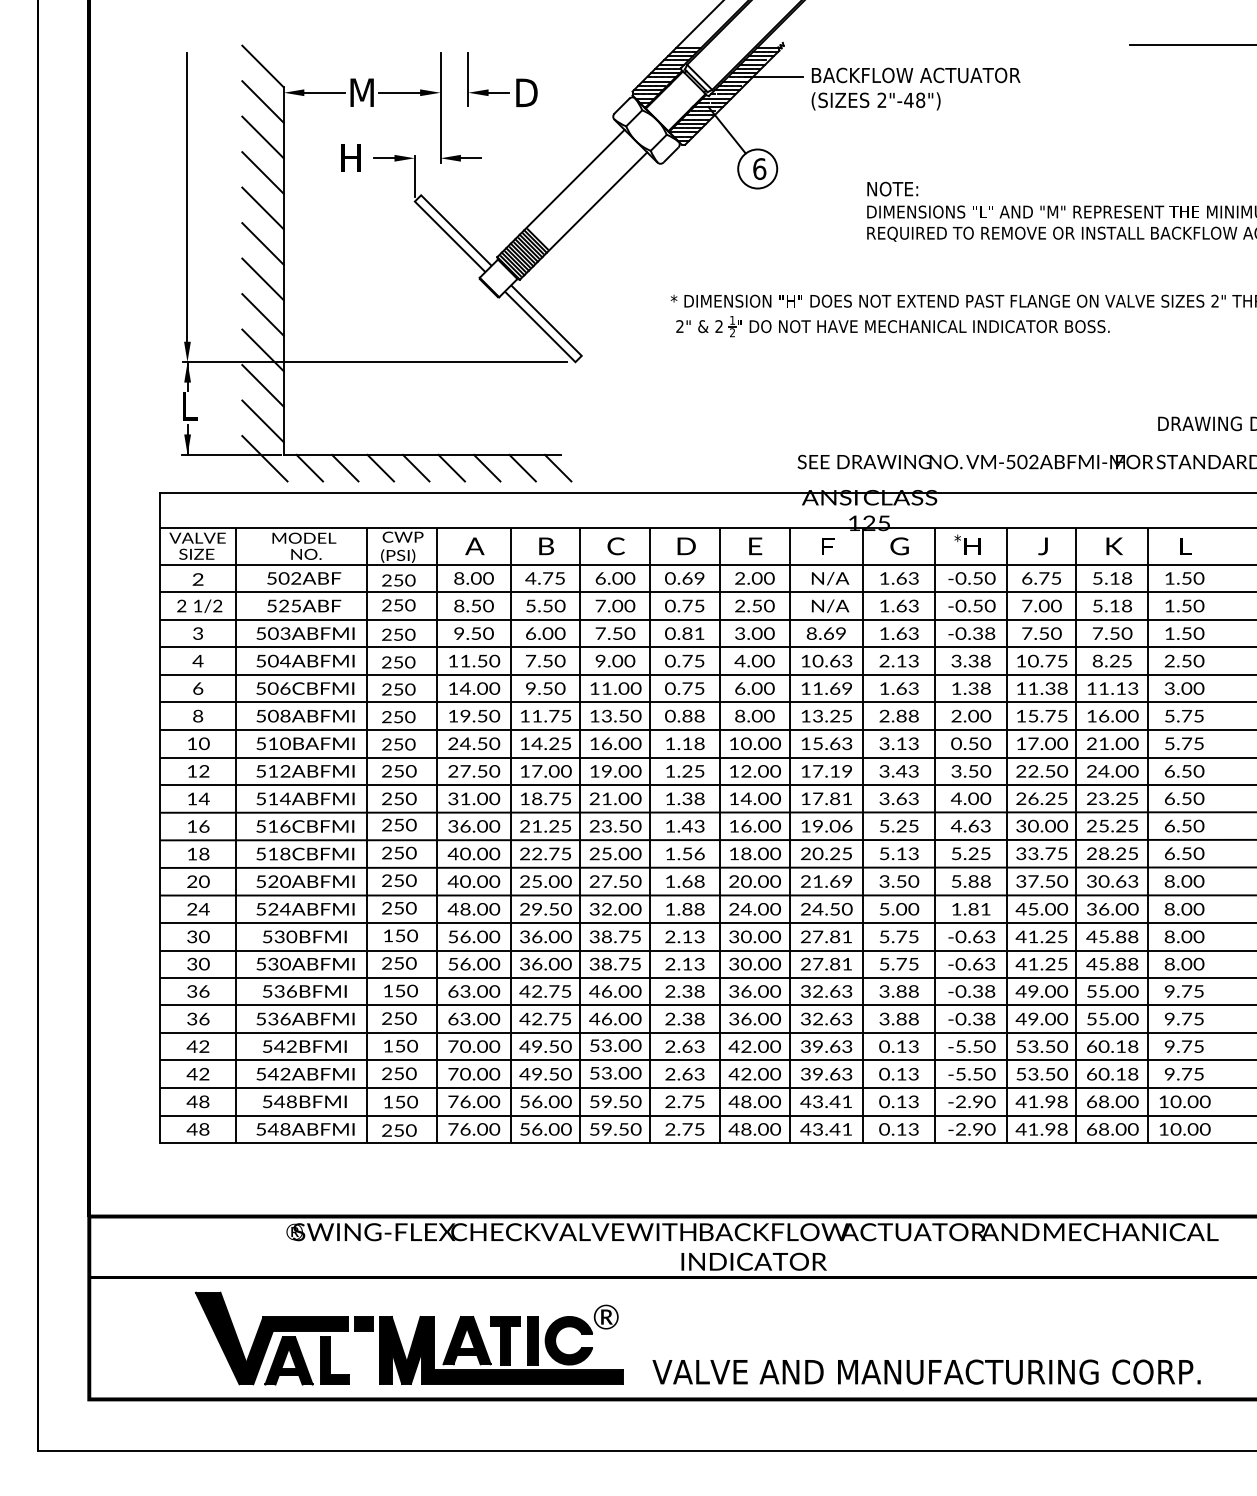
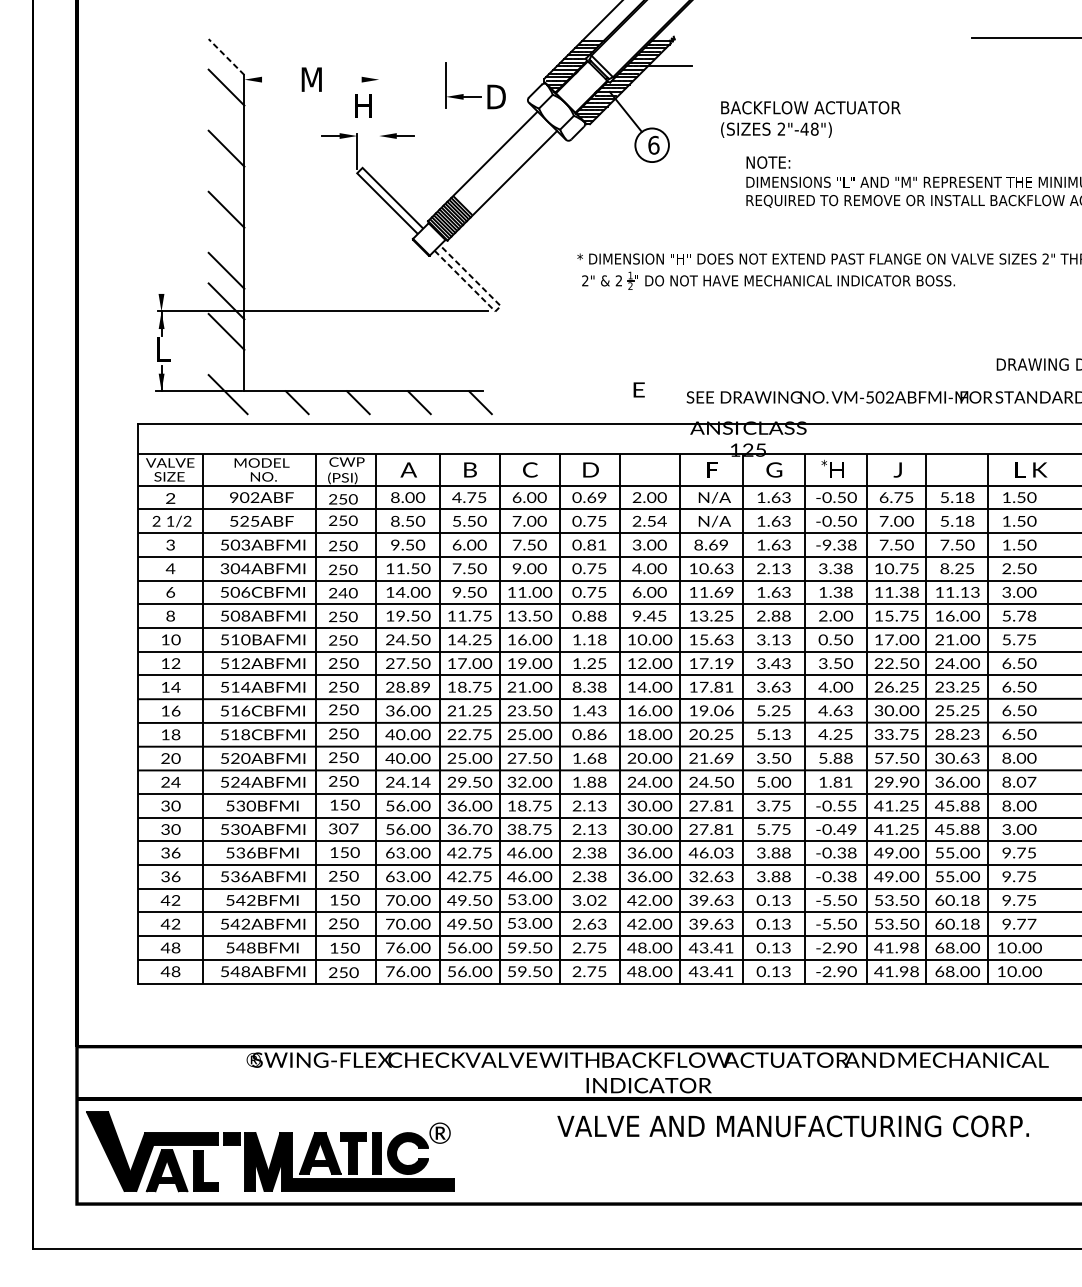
line: (262, 66) -> (226, 57), solid -> dashed
text: (915, 88) -> (810, 119), moved
line: (324, 92) -> (279, 79), removed
line: (399, 92) -> (343, 79), removed
part: (502, 92) -> (475, 96), moved
line: (440, 107) -> (379, 92), removed
line: (262, 137) -> (226, 118), removed
text: (350, 157) -> (362, 105), moved
line: (187, 196) -> (161, 168), removed
line: (262, 208) -> (226, 179), removed
line: (262, 279) -> (226, 240), removed
line: (578, 358) -> (497, 308), solid -> dashed
line: (262, 421) -> (226, 362), removed
line: (309, 467) -> (266, 402), removed
line: (380, 467) -> (327, 402), removed
line: (451, 467) -> (388, 402), removed
line: (522, 467) -> (449, 402), removed
text: (755, 546) -> (639, 390), moved
text: (1114, 546) -> (1040, 470), moved
text: (271, 578) -> (233, 497), 502ABF -> 902ABF
text: (768, 605) -> (661, 520), 2.50 -> 2.54
text: (960, 633) -> (826, 544), -0.38 -> -9.38
text: (261, 660) -> (225, 568), 504ABFMI -> 304ABFMI
text: (398, 689) -> (343, 593), 250 -> 240
text: (754, 715) -> (649, 615), 8.00 -> 9.45
text: (1198, 715) -> (1031, 615), 5.75 -> 5.78
text: (474, 798) -> (408, 686), 31.00 -> 28.89
text: (670, 798) -> (577, 686), 1.38 -> 8.38
text: (678, 853) -> (584, 734), 1.56 -> 0.86
text: (955, 853) -> (822, 734), 5.25 -> 4.25
text: (1133, 853) -> (975, 734), 28.25 -> 28.23
text: (1021, 881) -> (879, 758), 37.50 -> 57.50
text: (1035, 908) -> (891, 781), 45.00 -> 29.90
text: (1198, 908) -> (1031, 781), 8.00 -> 8.07
text: (473, 909) -> (407, 782), 48.00 -> 24.14
text: (594, 936) -> (511, 805), 38.75 -> 18.75
text: (884, 936) -> (761, 805), 5.75 -> 3.75
text: (984, 936) -> (847, 805), -0.63 -> -0.55
text: (399, 963) -> (343, 828), 250 -> 307
text: (553, 963) -> (476, 828), 36.00 -> 36.70
text: (983, 964) -> (846, 829), -0.63 -> -0.49
text: (1169, 964) -> (1006, 829), 8.00 -> 3.00
text: (820, 991) -> (706, 853), 32.63 -> 46.03
text: (684, 1046) -> (589, 900), 2.63 -> 3.02
text: (1199, 1074) -> (1032, 924), 9.75 -> 9.77
part: (408, 1338) -> (269, 1151), moved
text: (926, 1371) -> (793, 1125), moved

